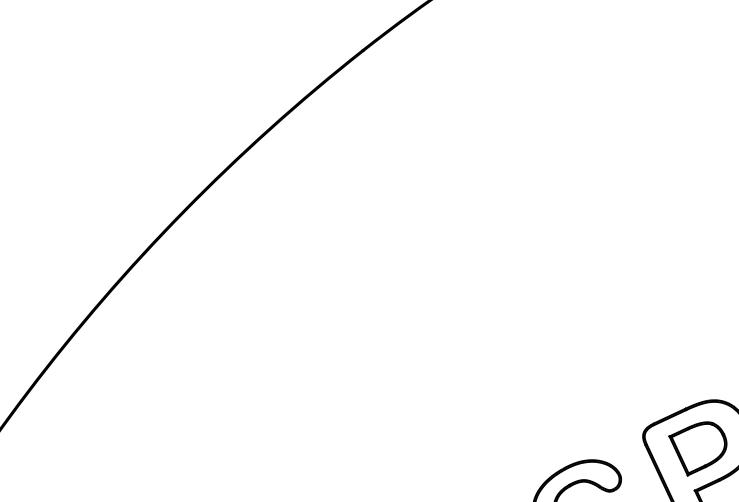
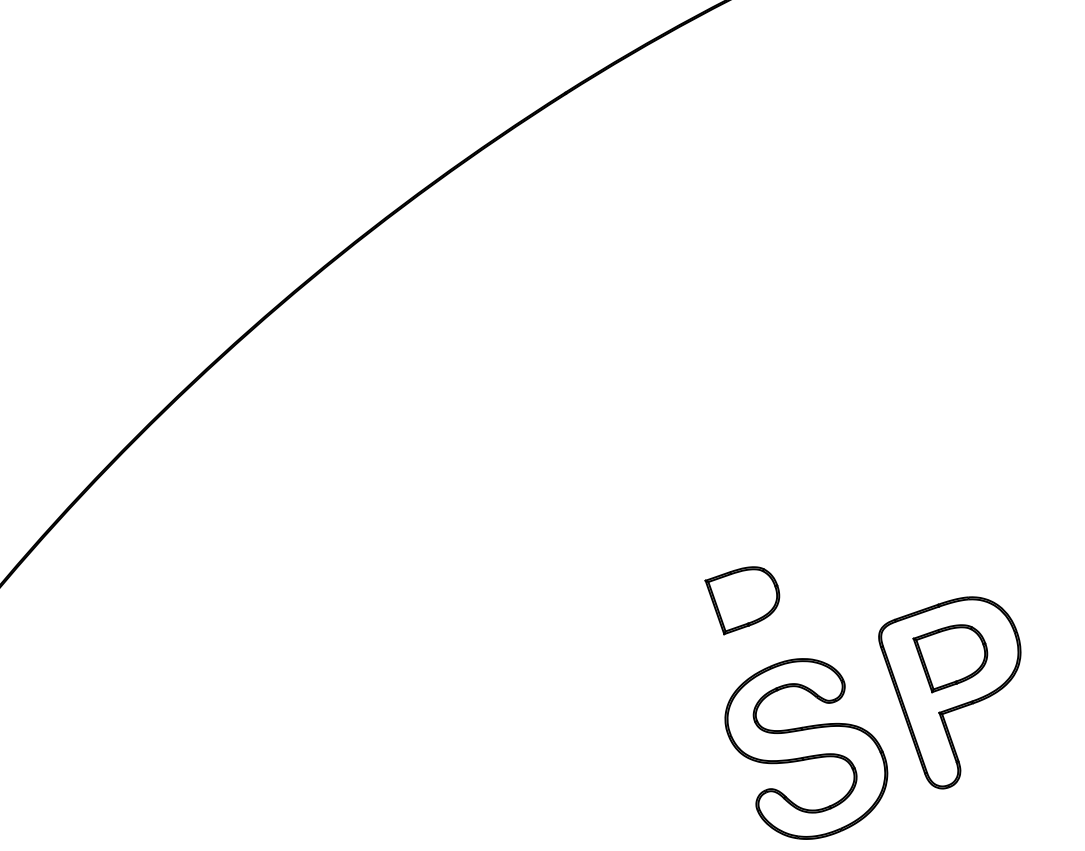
part: (536, 420) -> (742, 600), added

